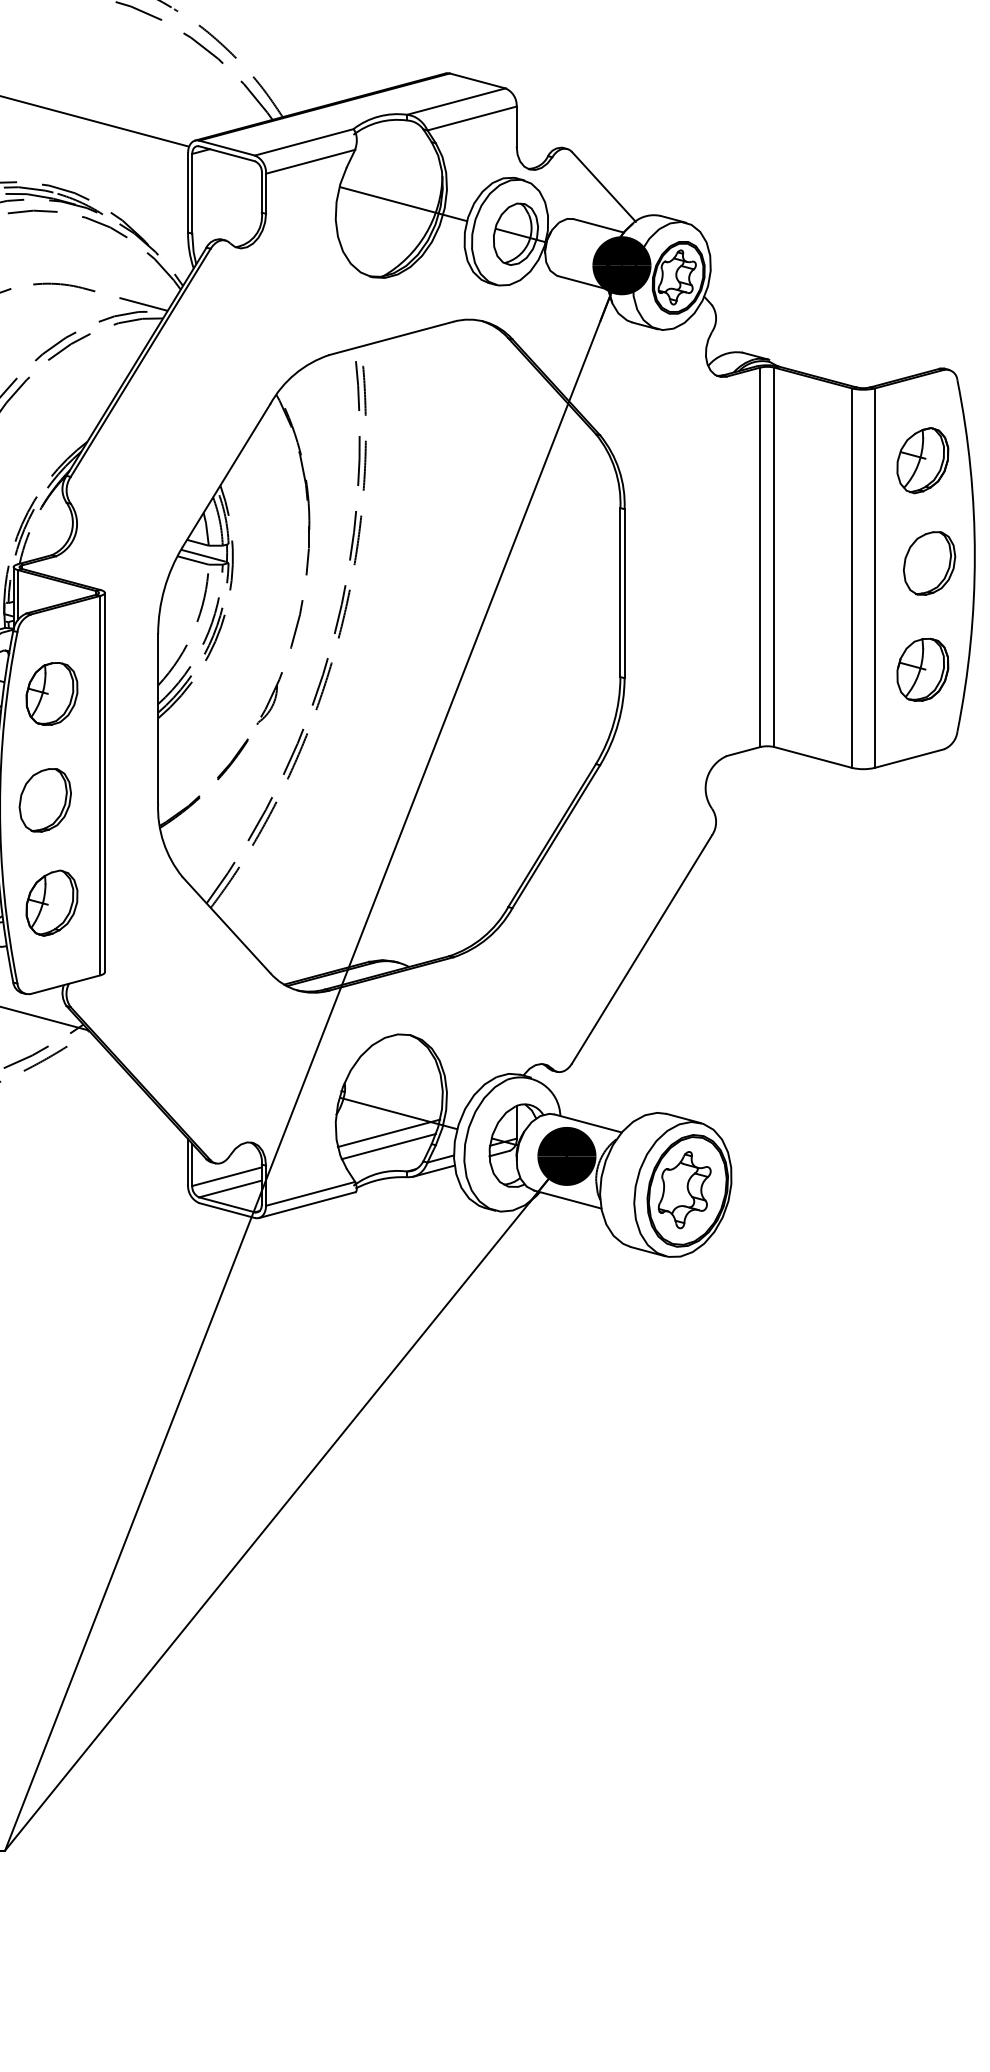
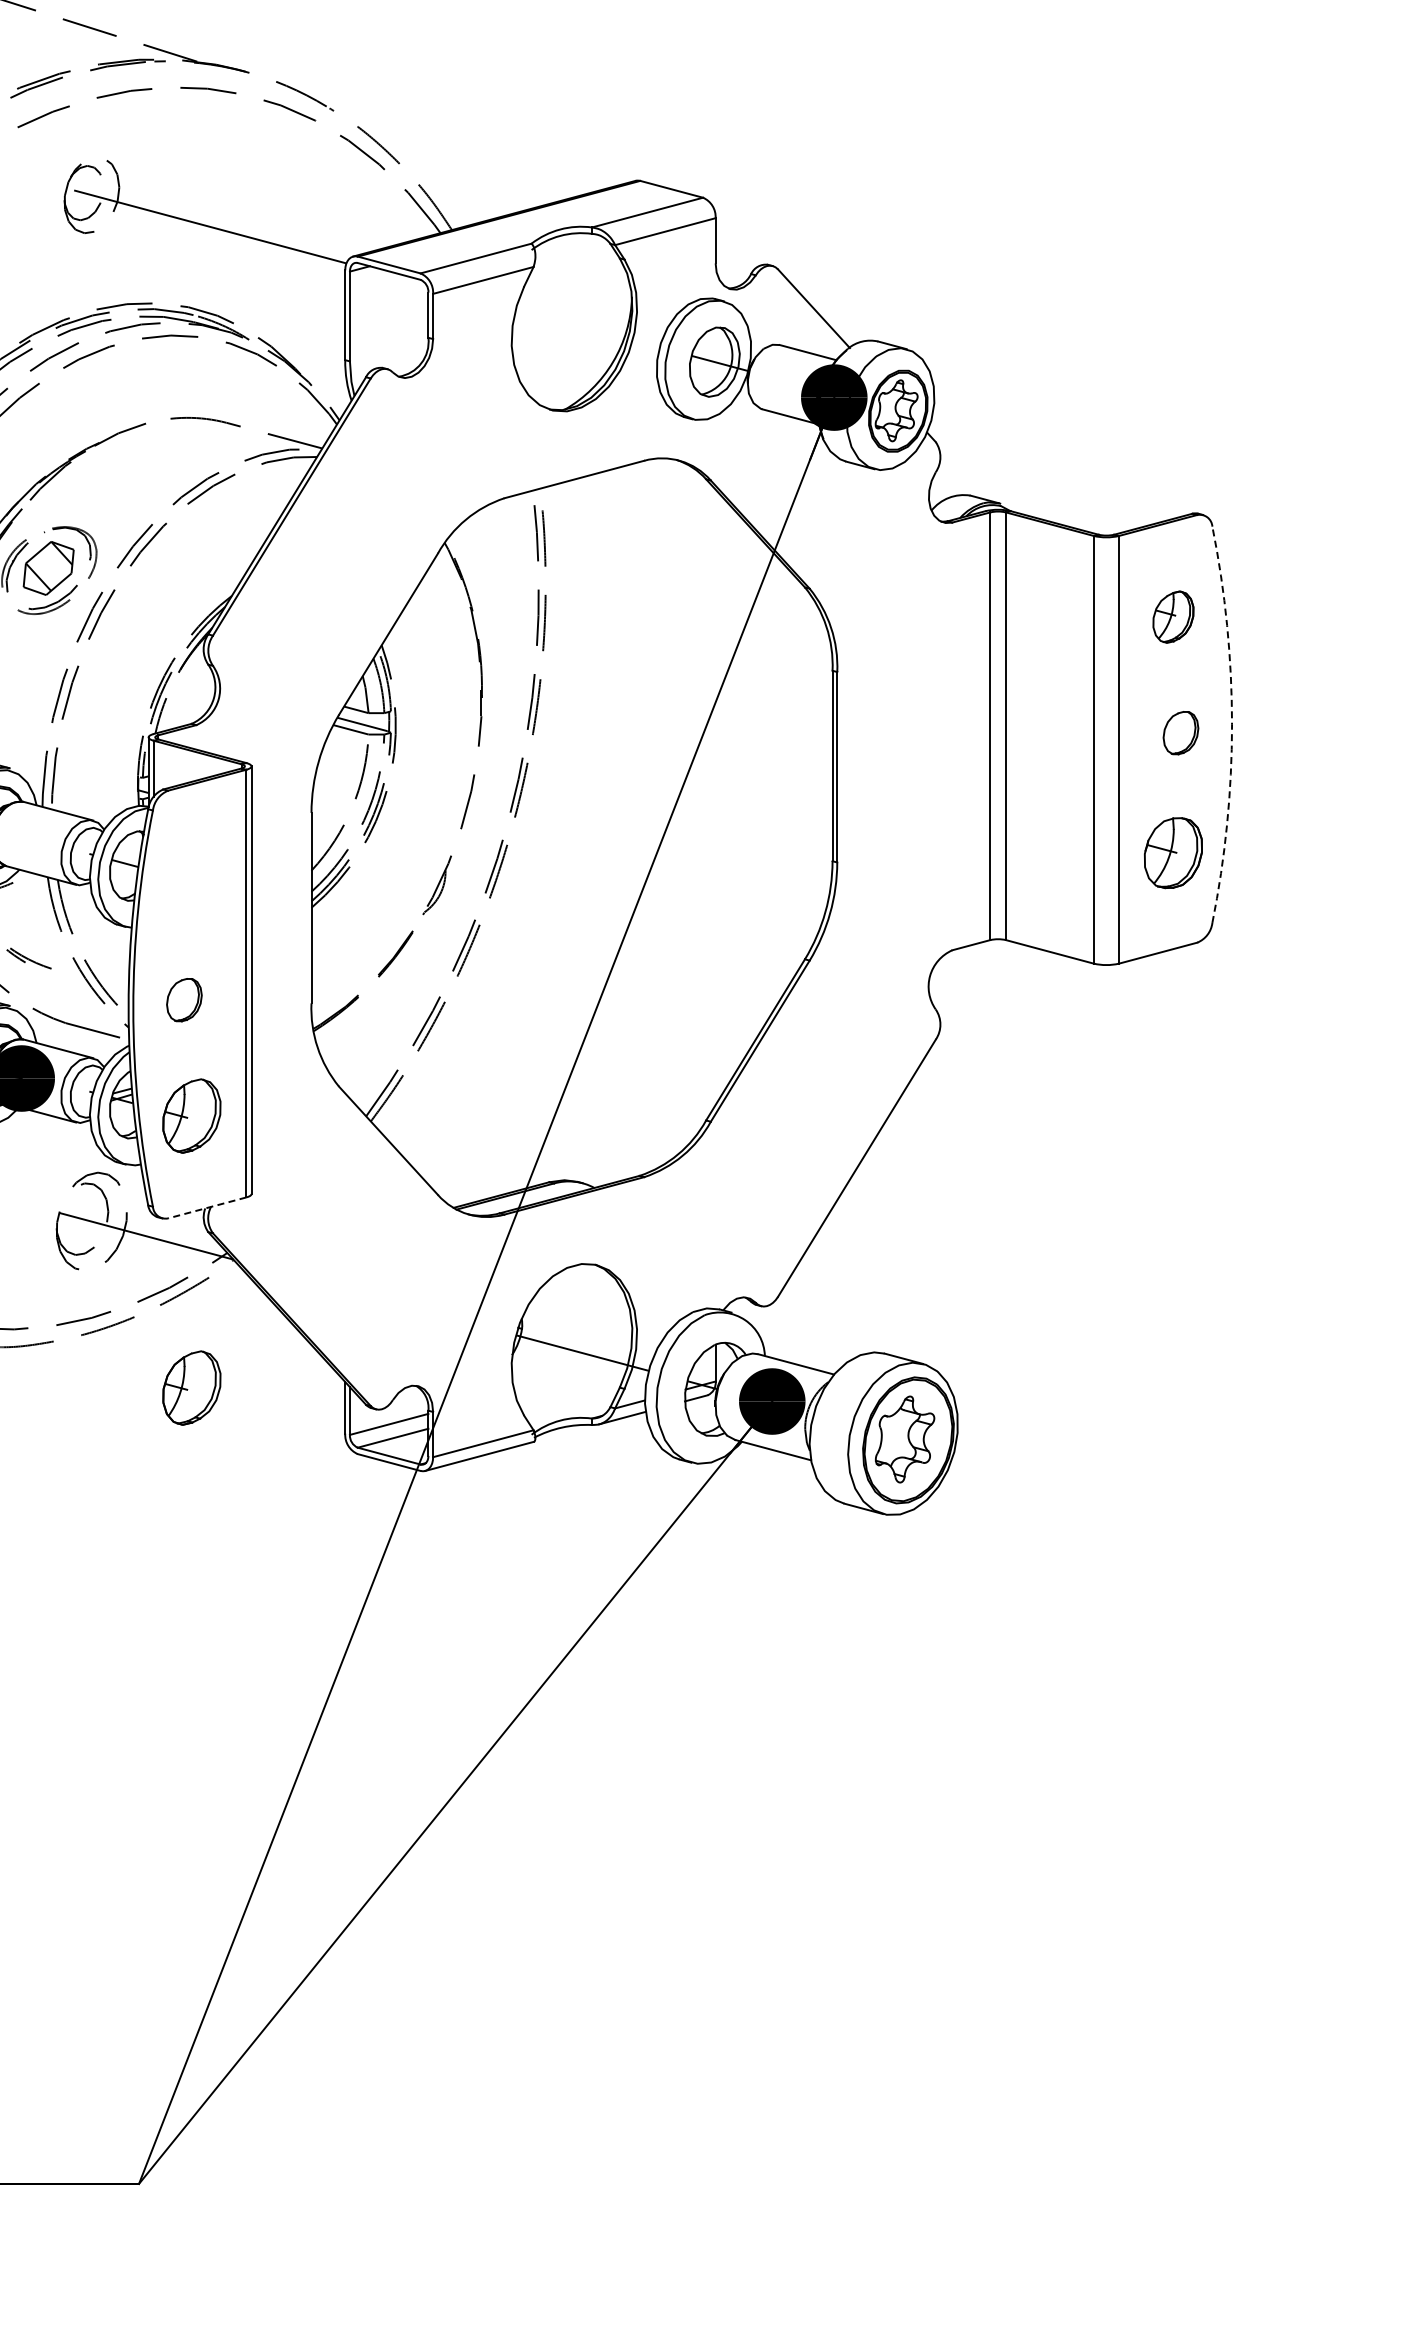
line: (403, 203) -> (587, 327), removed
part: (922, 459) -> (1173, 616), size x0.7
arc: (975, 555) -> (1232, 724), solid -> dashed
part: (929, 562) -> (1180, 732), size x0.6
part: (51, 694) -> (191, 880), removed
part: (45, 799) -> (184, 999), size x0.6
line: (65, 984) -> (207, 1207), solid -> dashed
line: (388, 1133) -> (571, 1375), removed
part: (51, 1143) -> (191, 1387), added
line: (388, 1146) -> (571, 1390), removed

